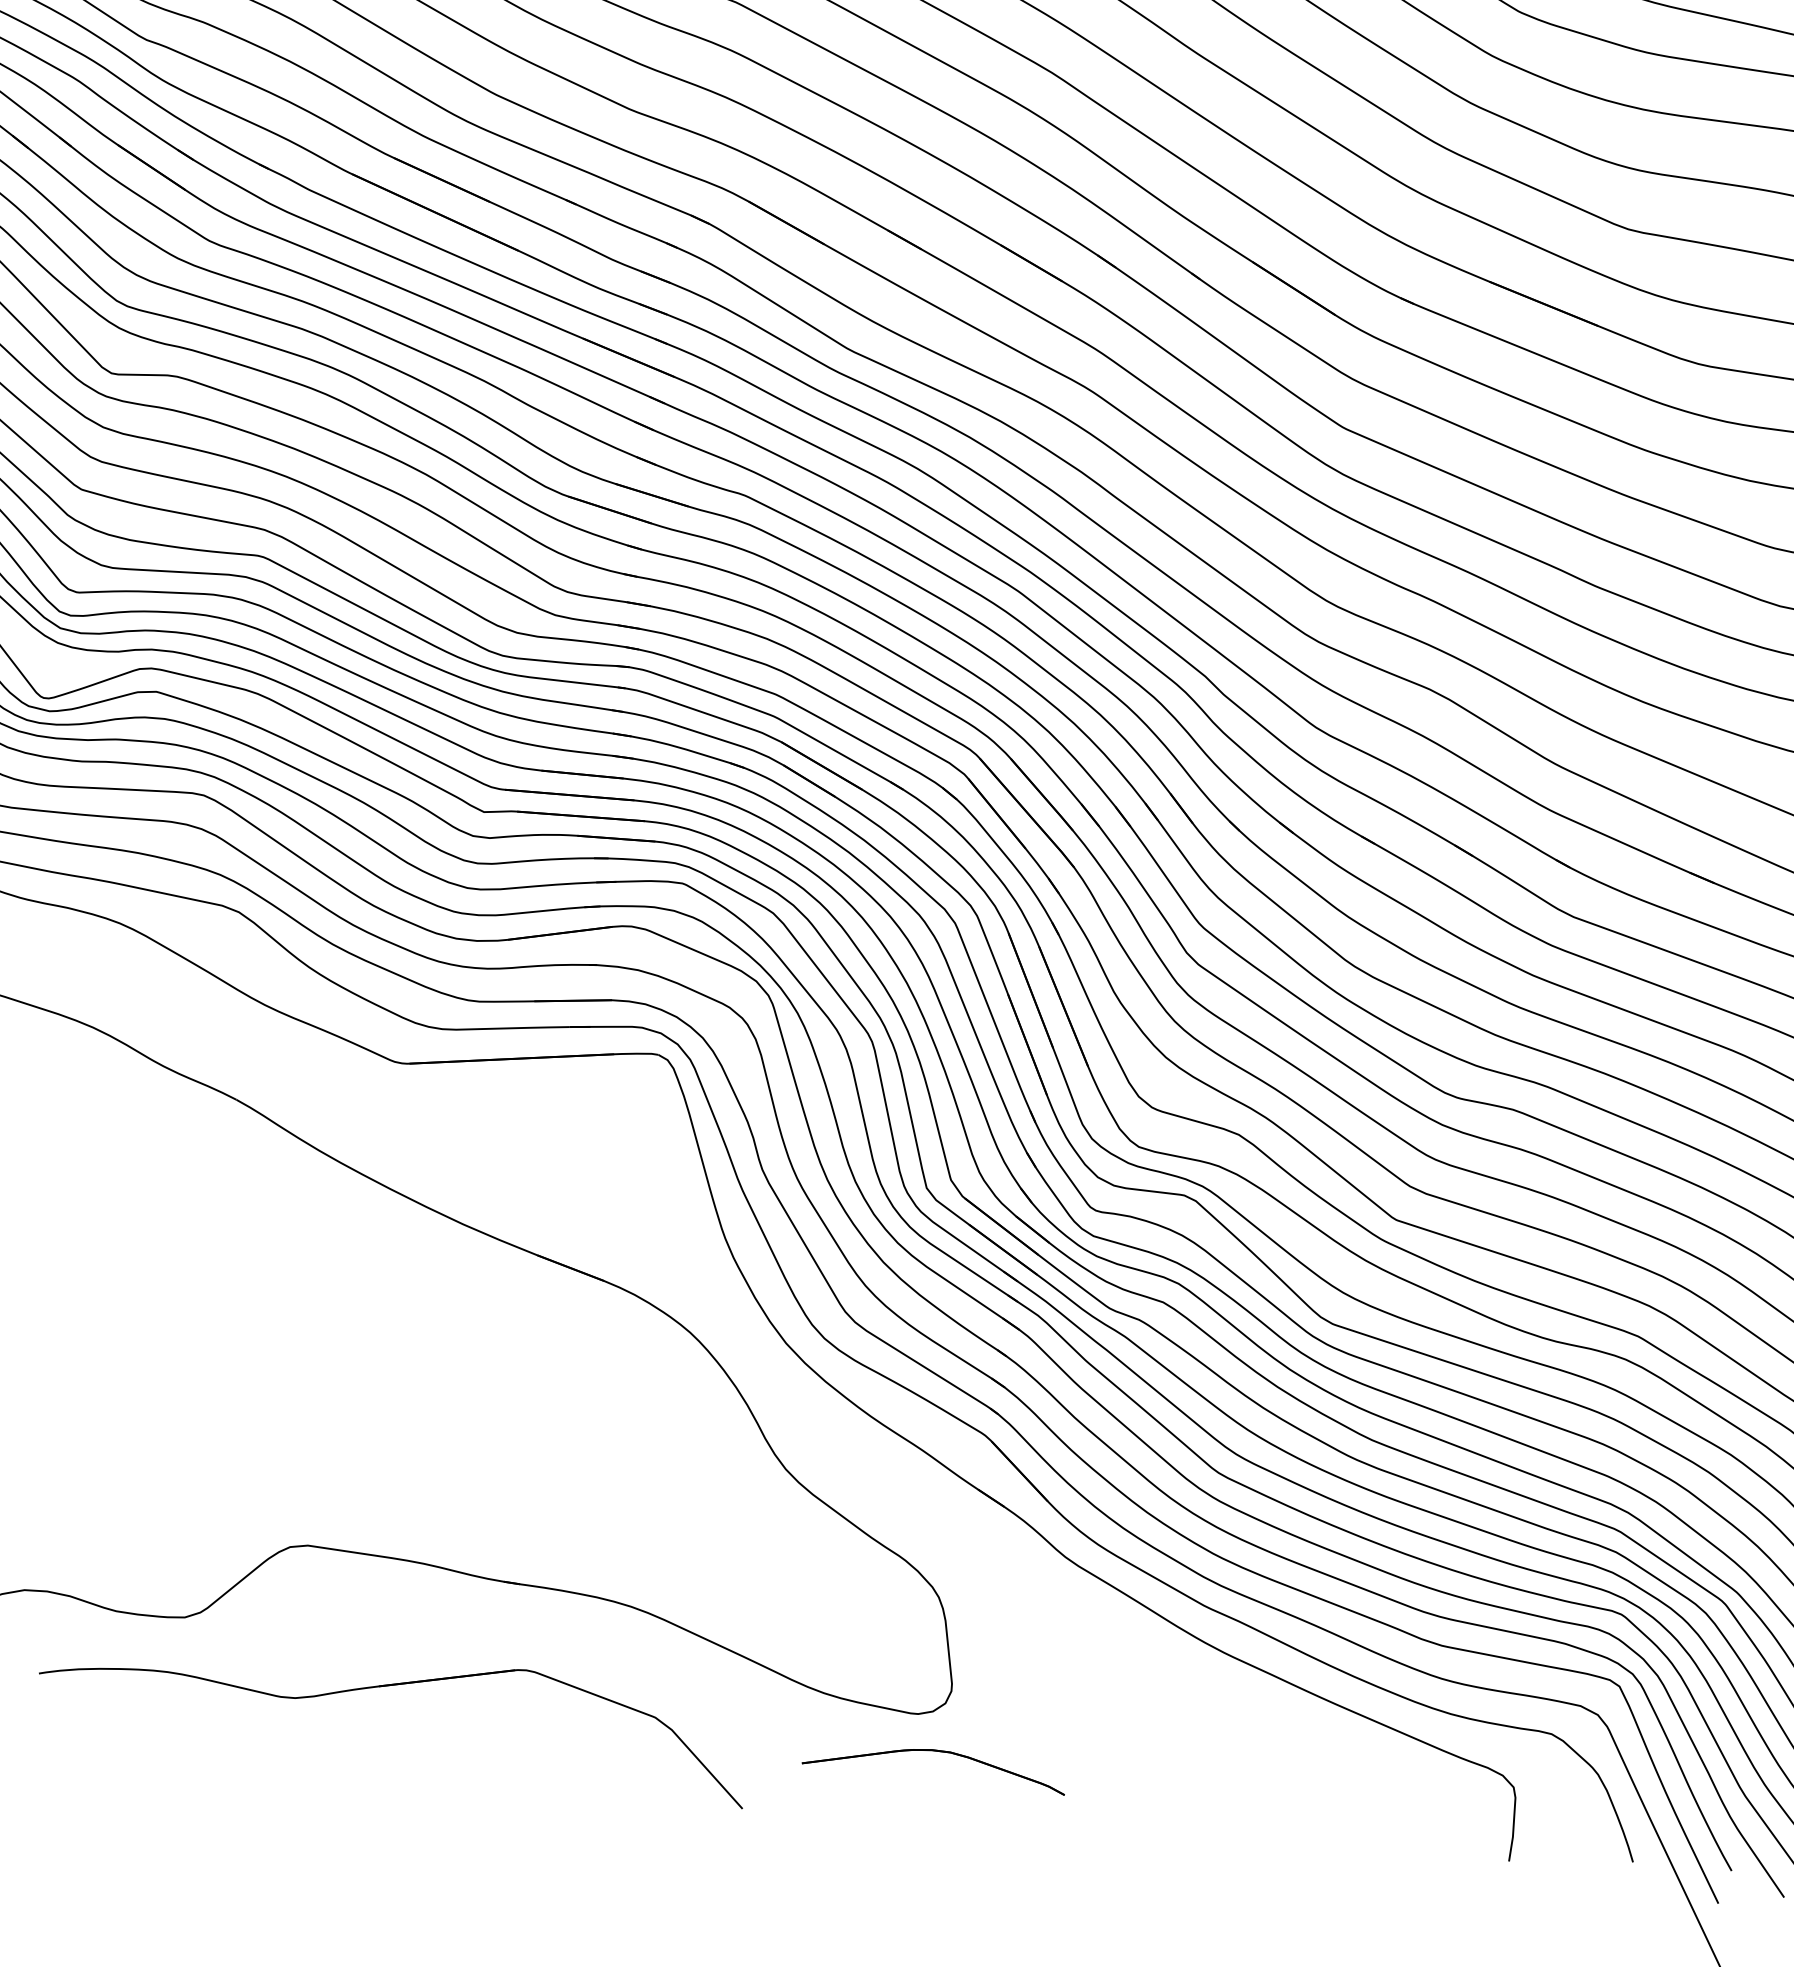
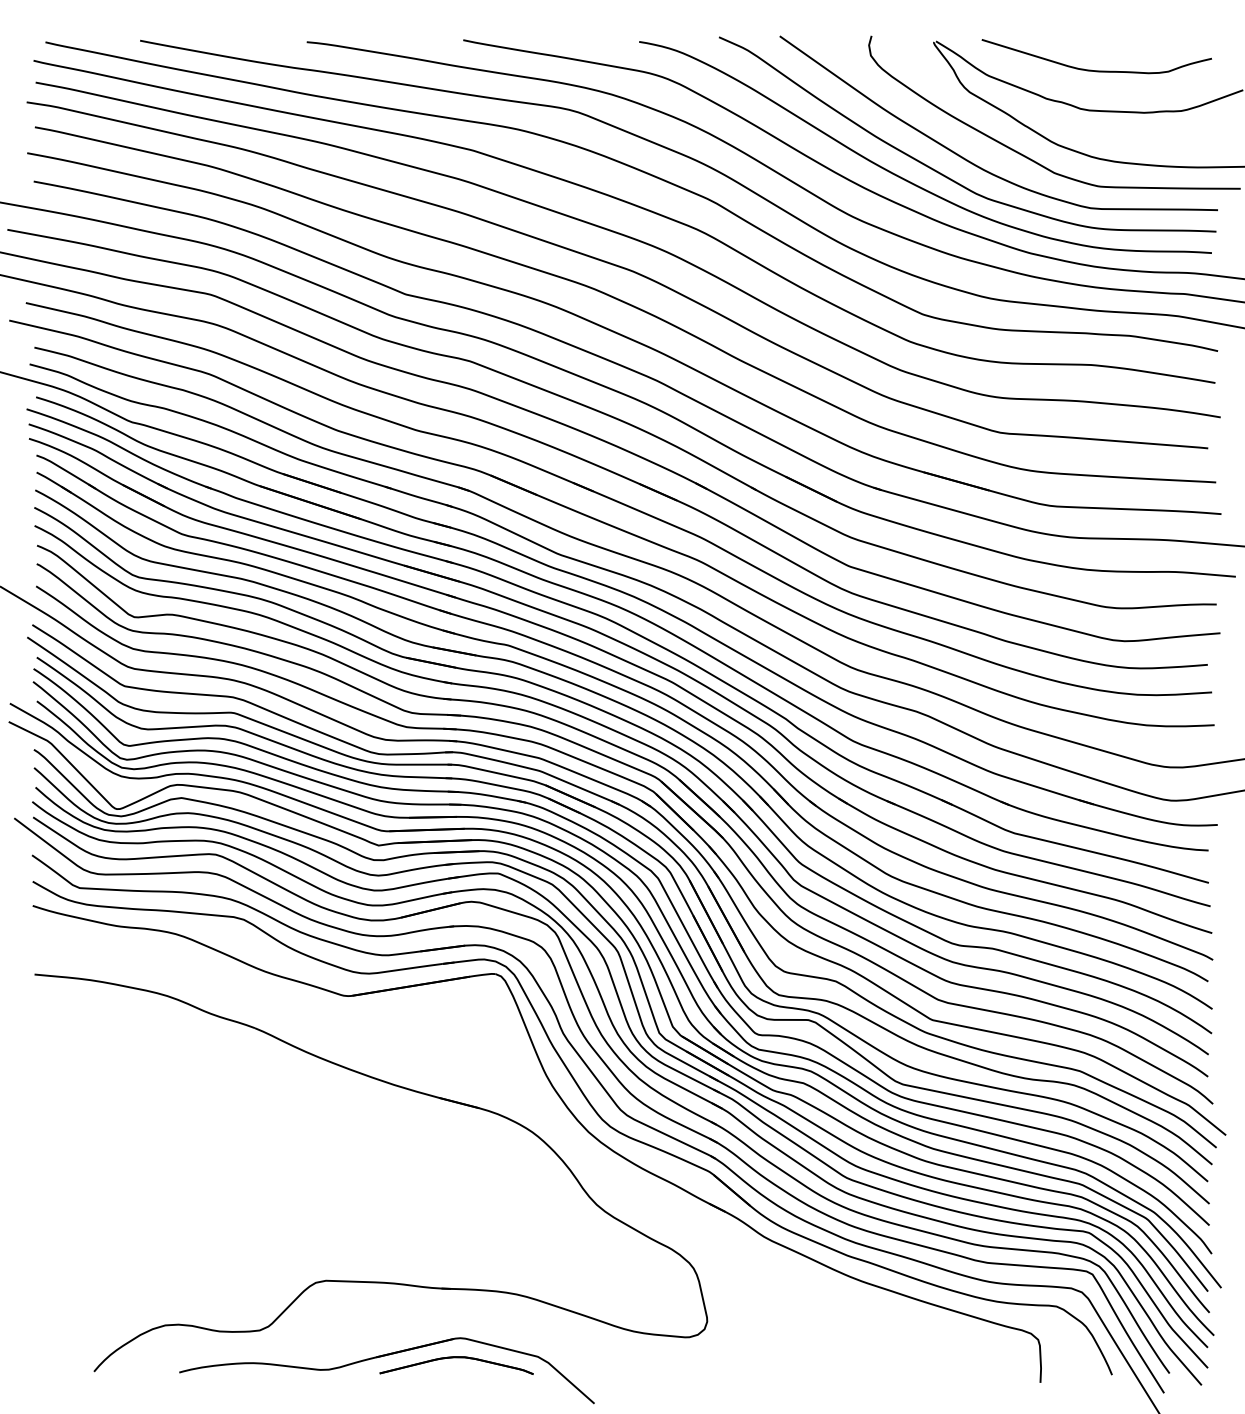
part: (936, 1752) -> (456, 1358), moved

